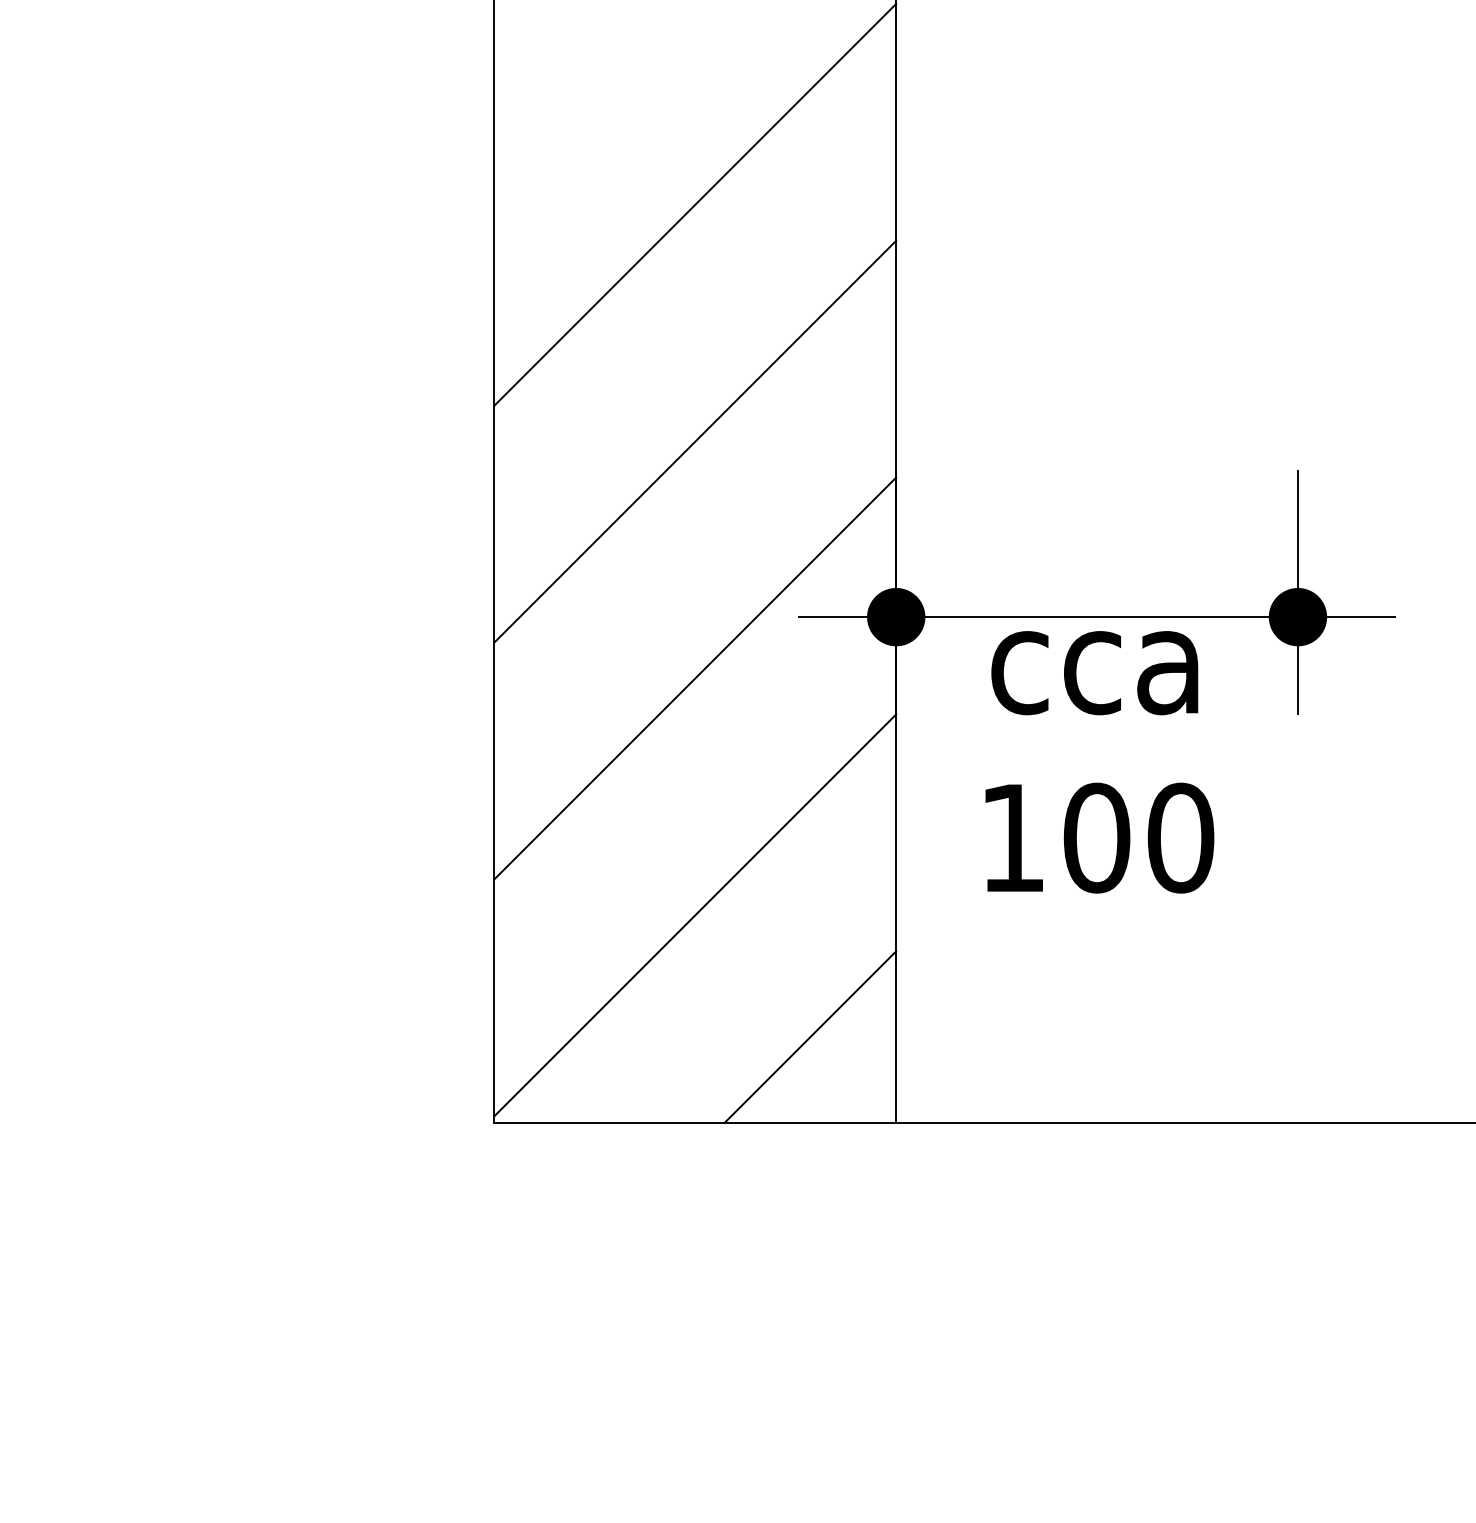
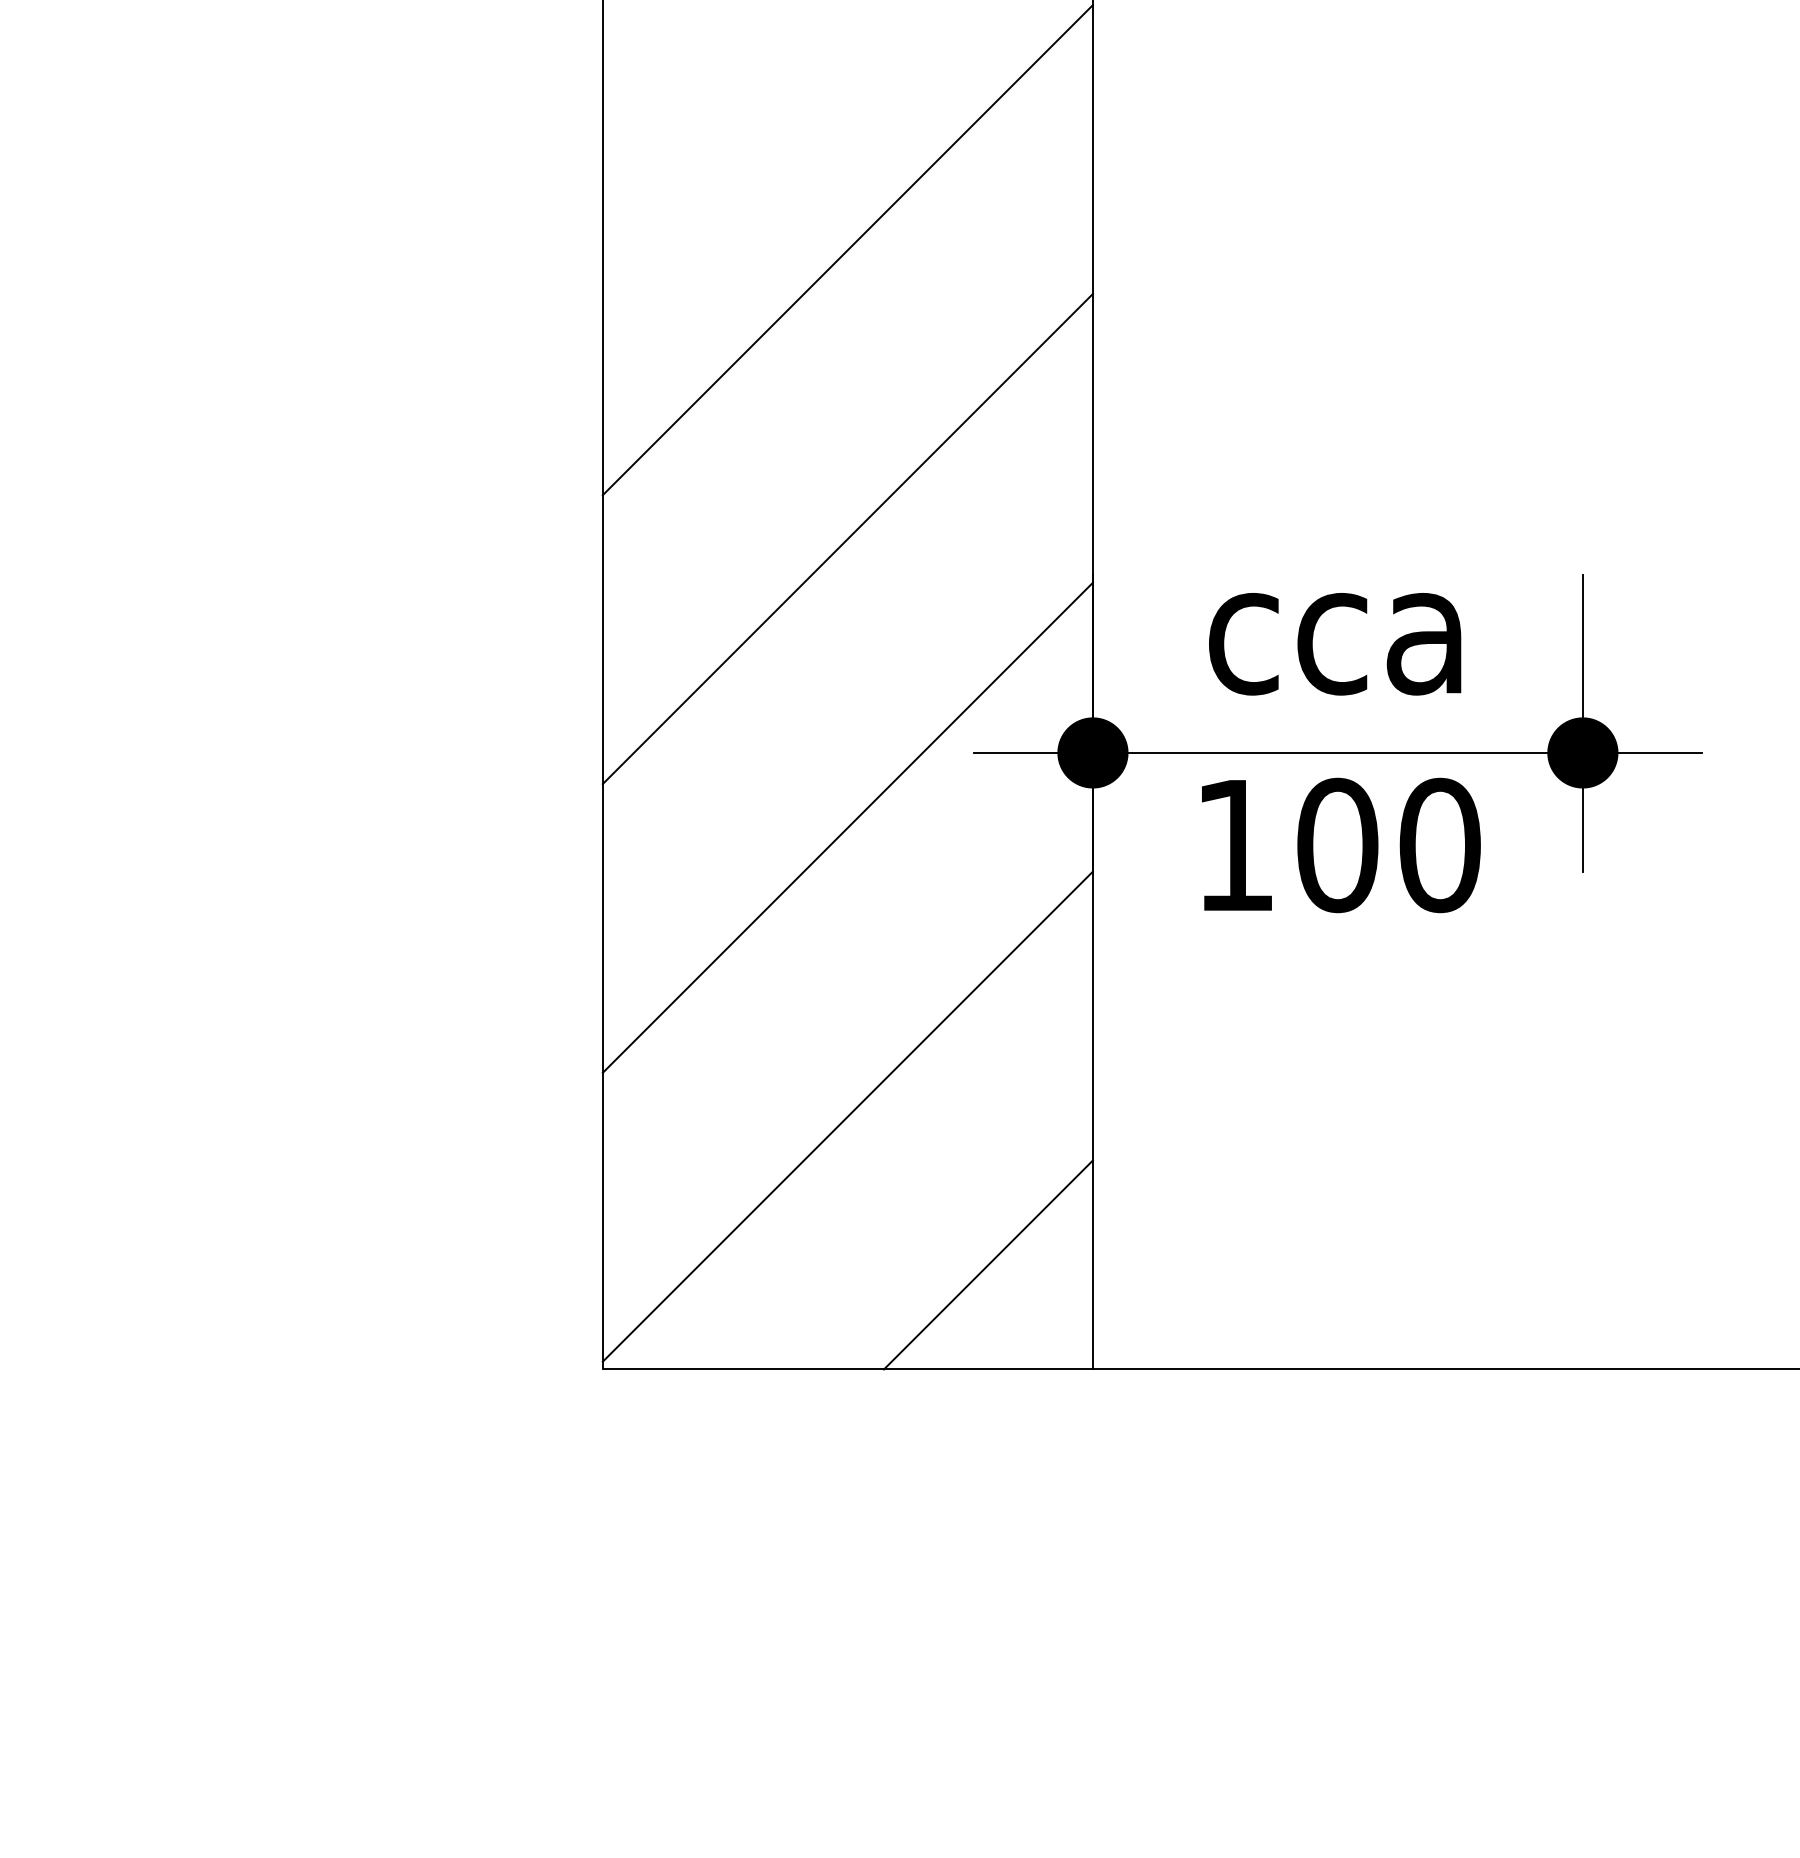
text: (1100, 762) -> (1341, 753), moved

